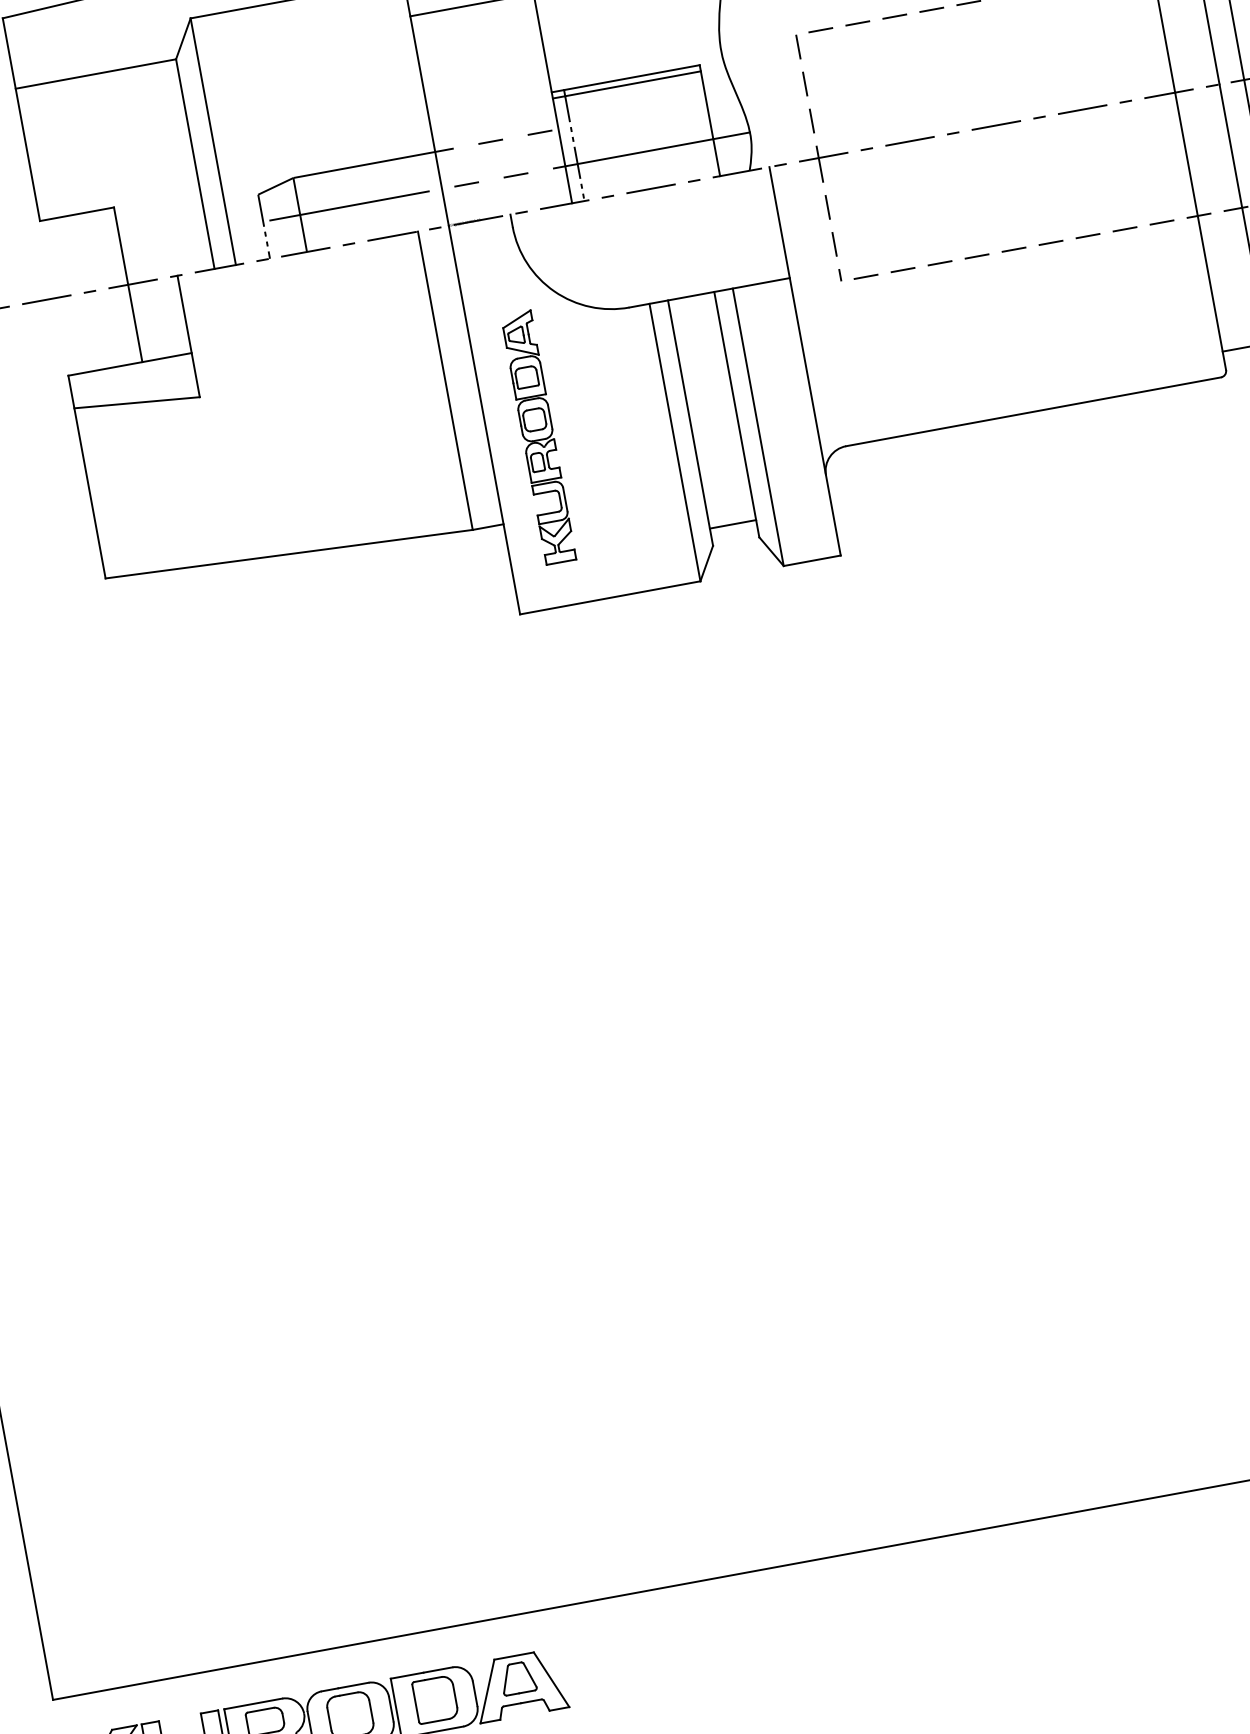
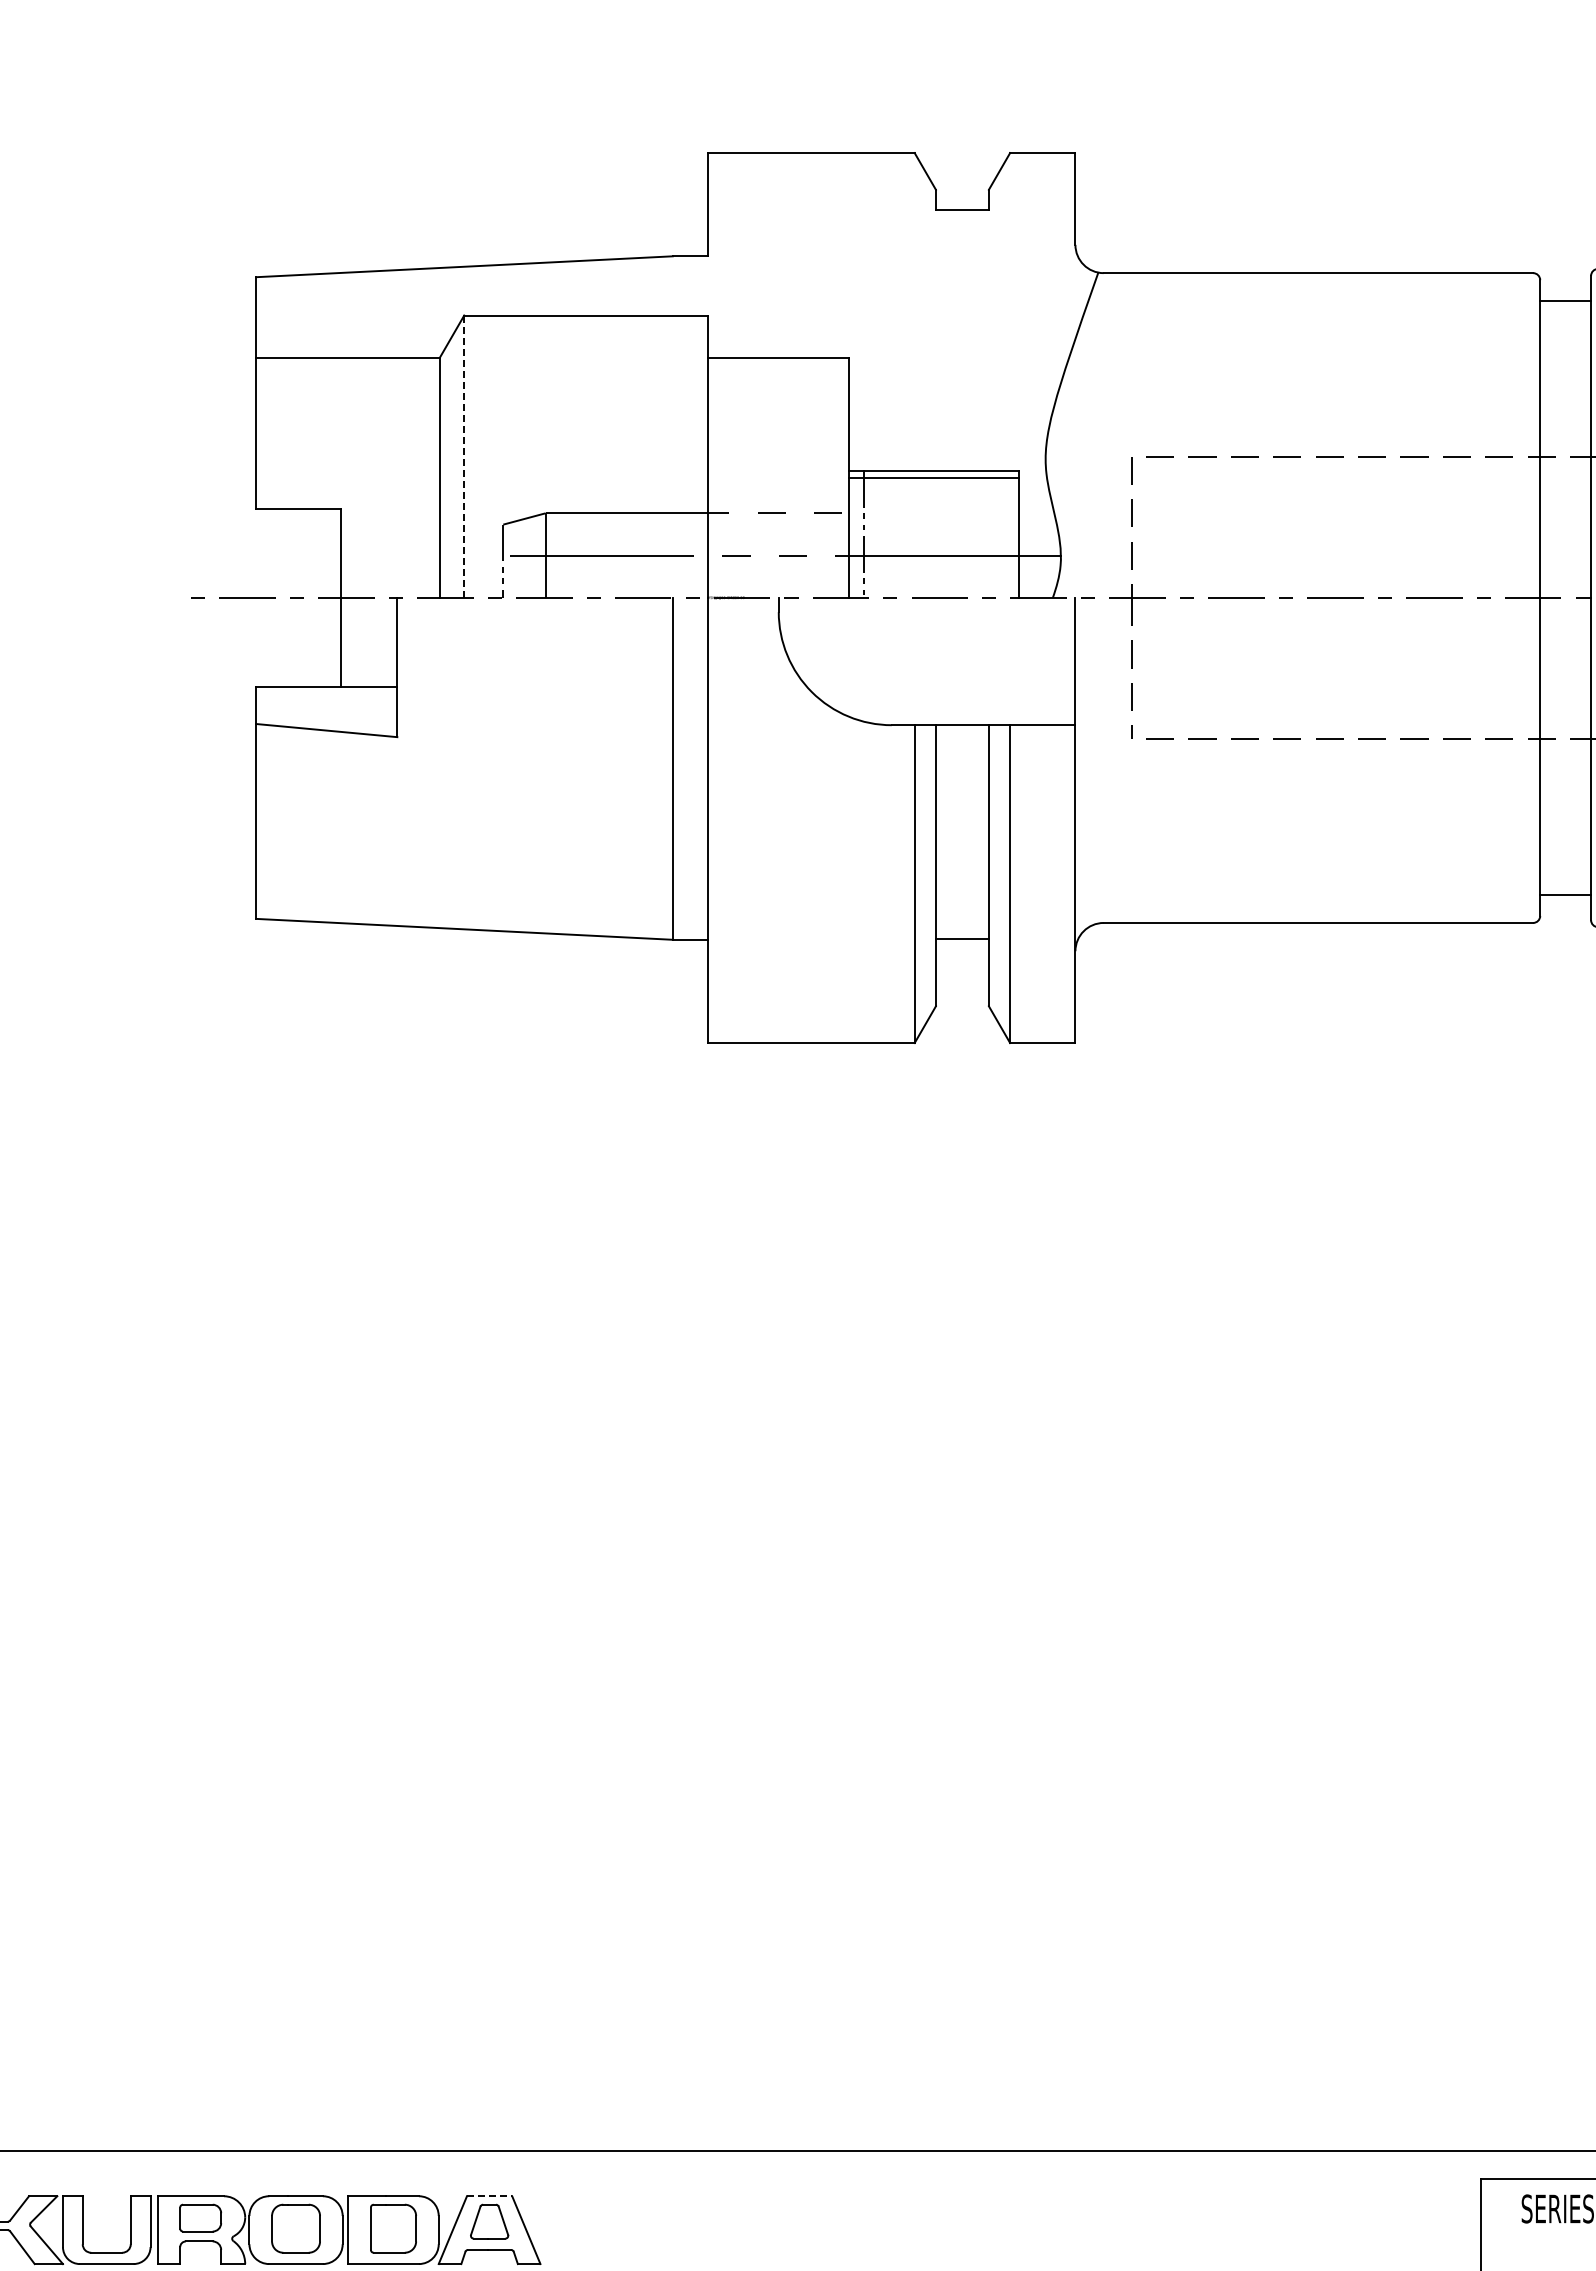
line: (213, 142) -> (464, 457), solid -> dashed
part: (538, 437) -> (764, 850), removed
line: (732, 524) -> (961, 938), moved
line: (514, 1656) -> (489, 2196), solid -> dashed

